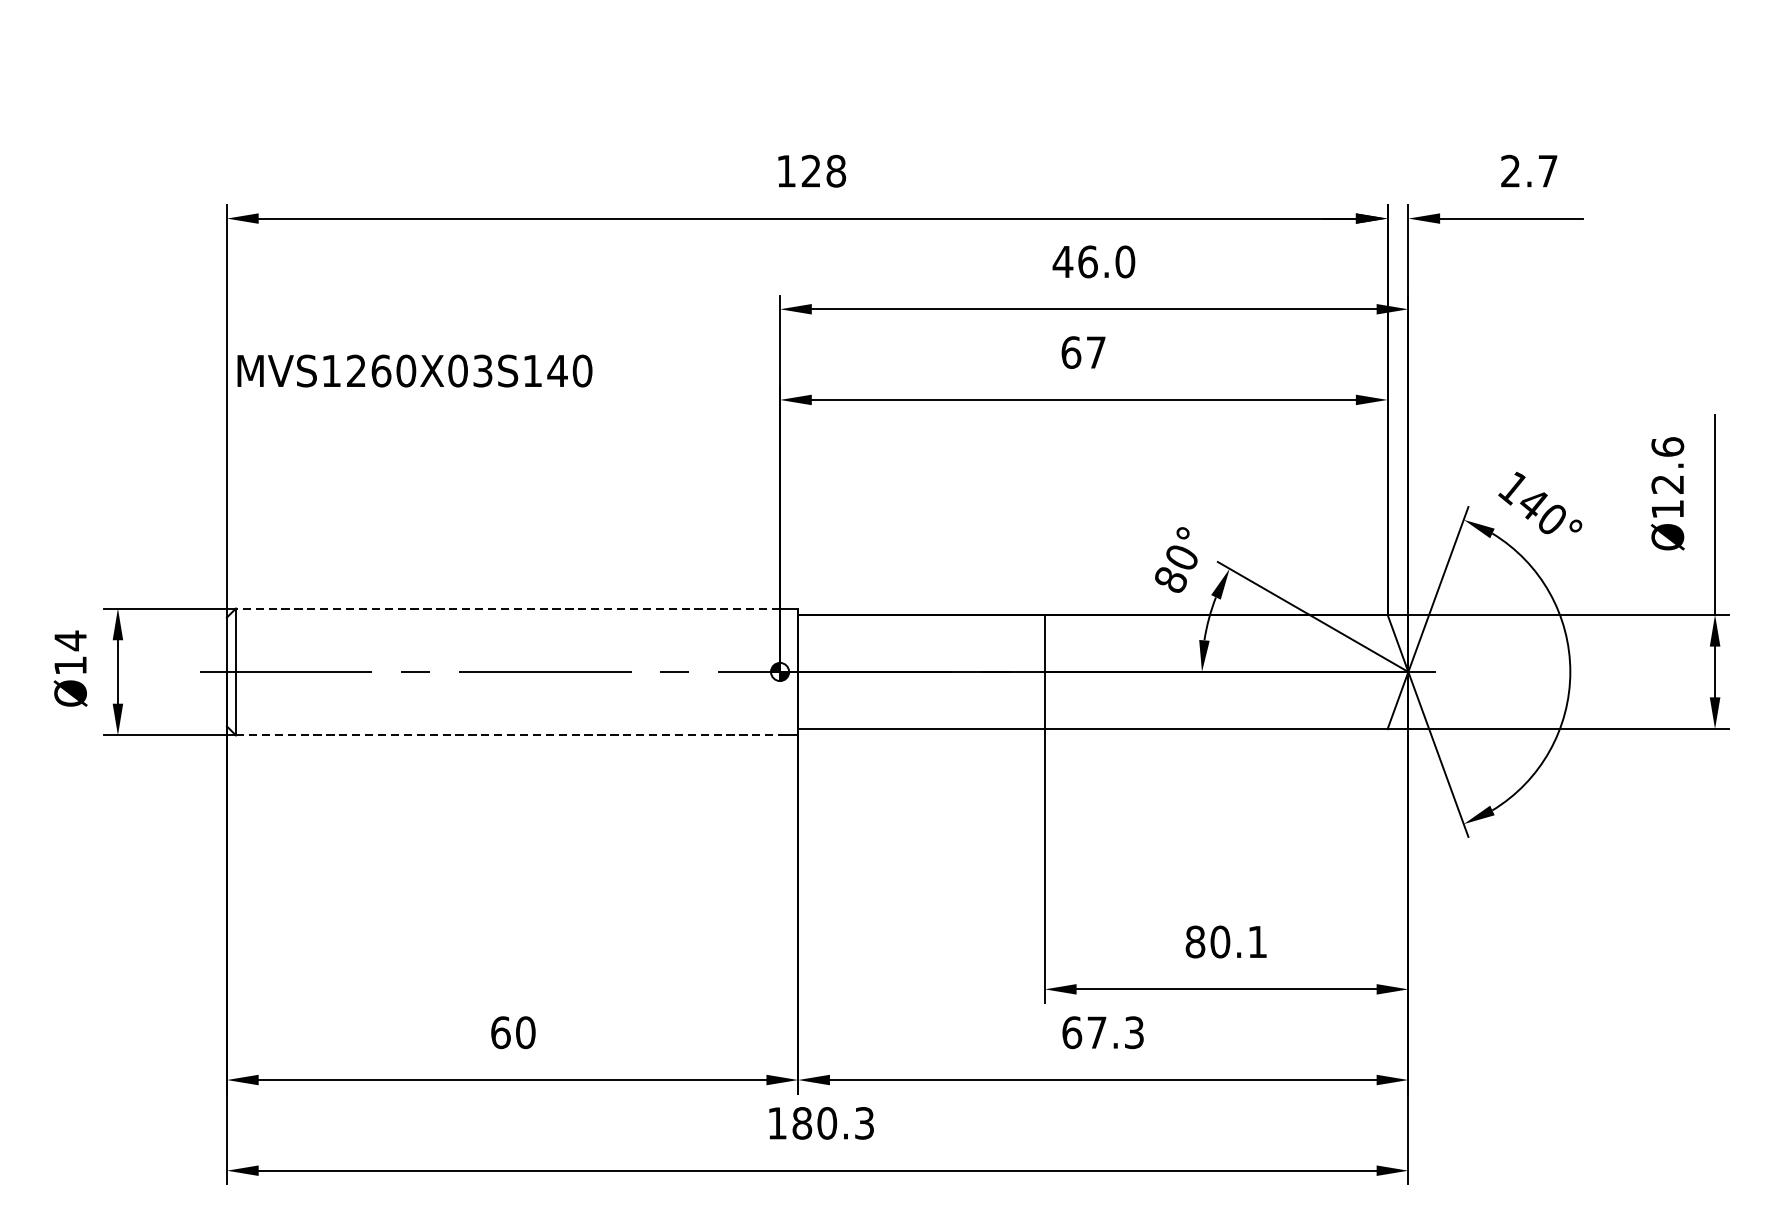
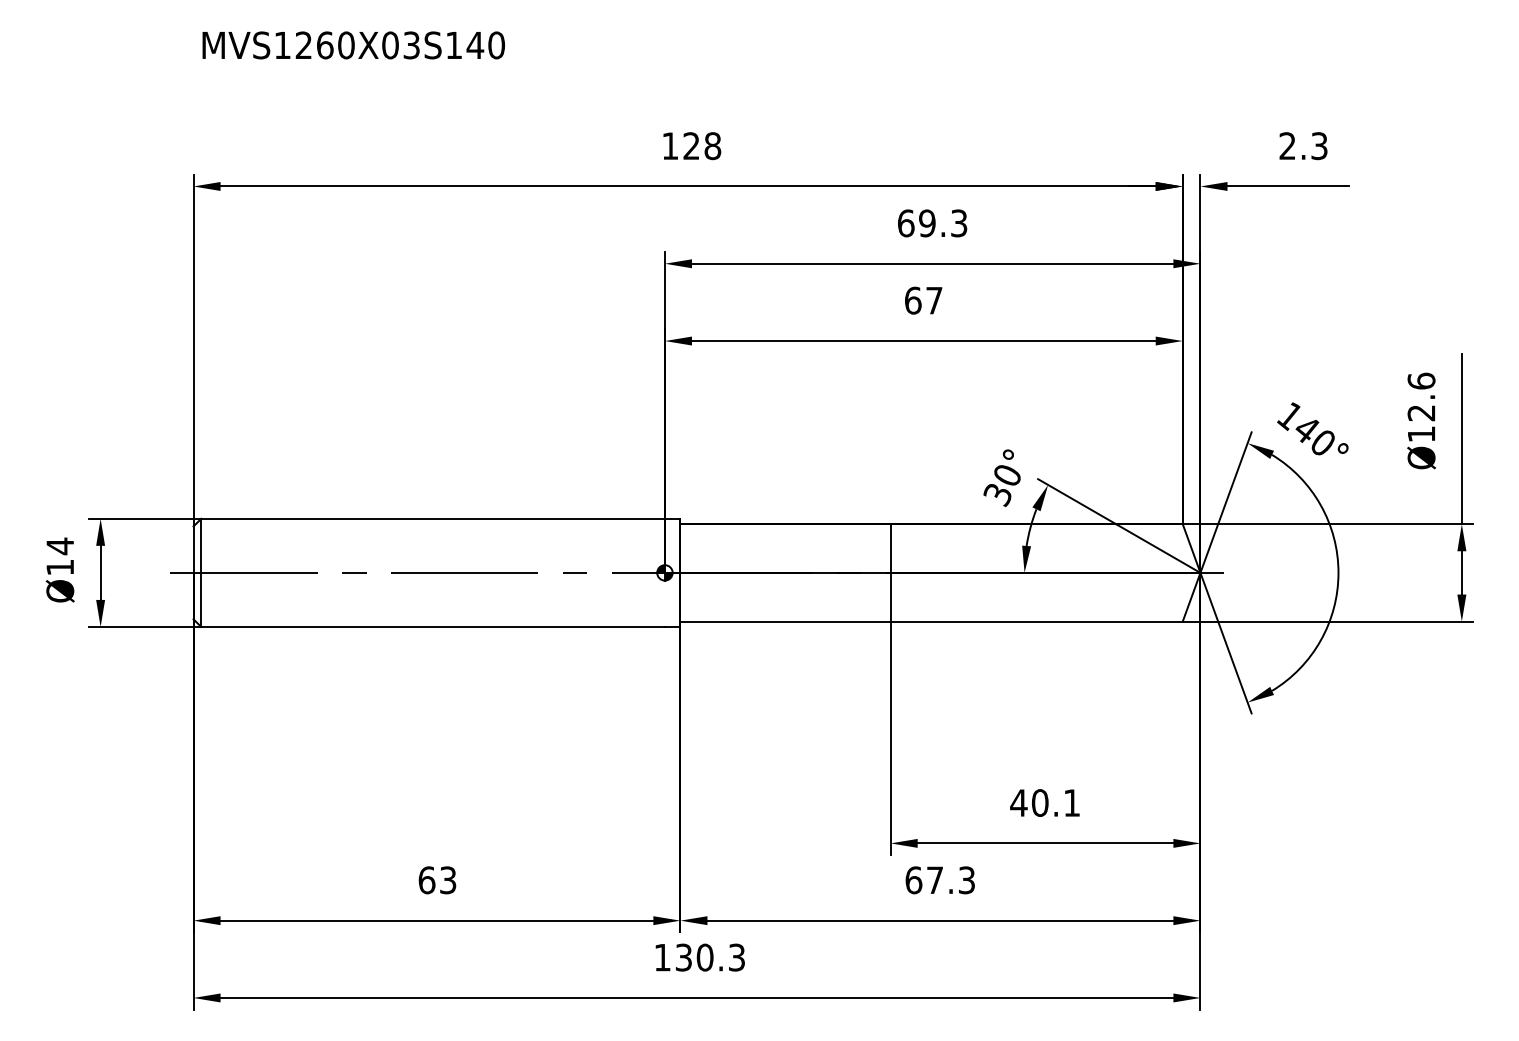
text: (1548, 171) -> (1319, 146), 2.7 -> 2.3
text: (1093, 262) -> (932, 223), 46.0 -> 69.3
text: (414, 371) -> (353, 45), moved
text: (1170, 579) -> (997, 494), 80° -> 30°
line: (508, 608) -> (433, 518), dashed -> solid
line: (508, 736) -> (433, 627), dashed -> solid
text: (1194, 941) -> (1018, 802), 80.1 -> 40.1
text: (524, 1032) -> (447, 880), 60 -> 63
text: (801, 1123) -> (683, 957), 180.3 -> 130.3

